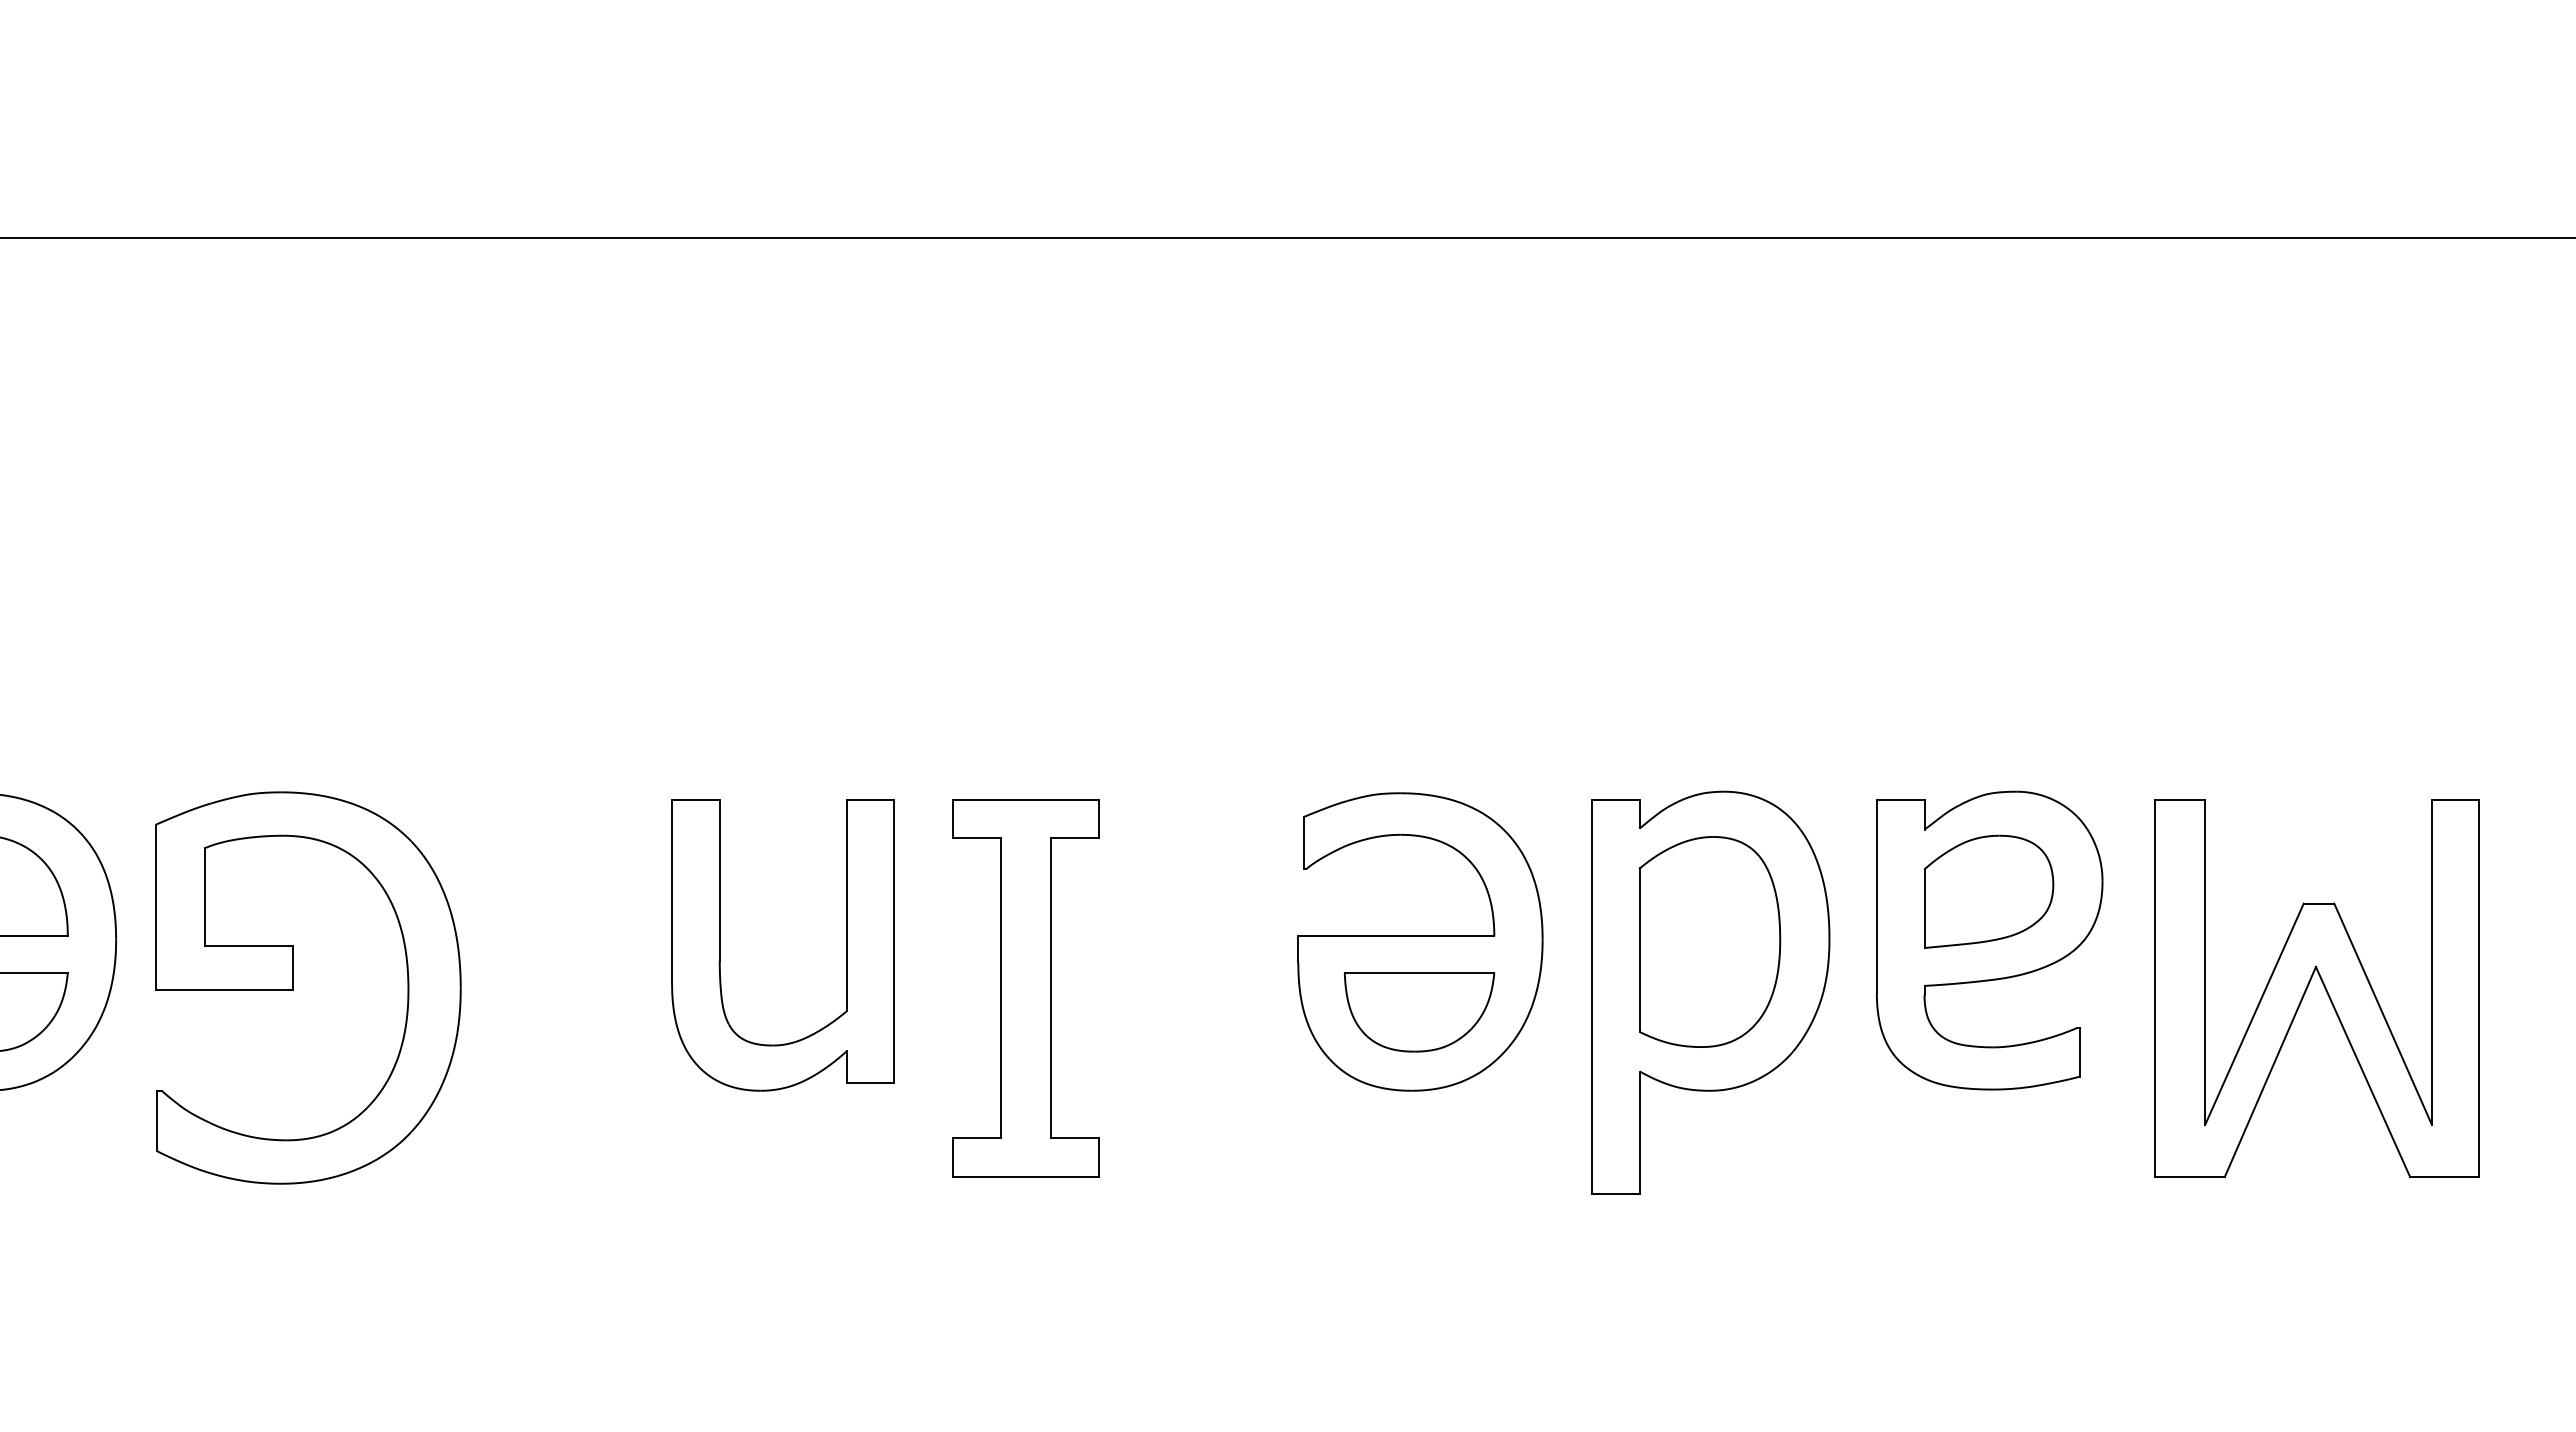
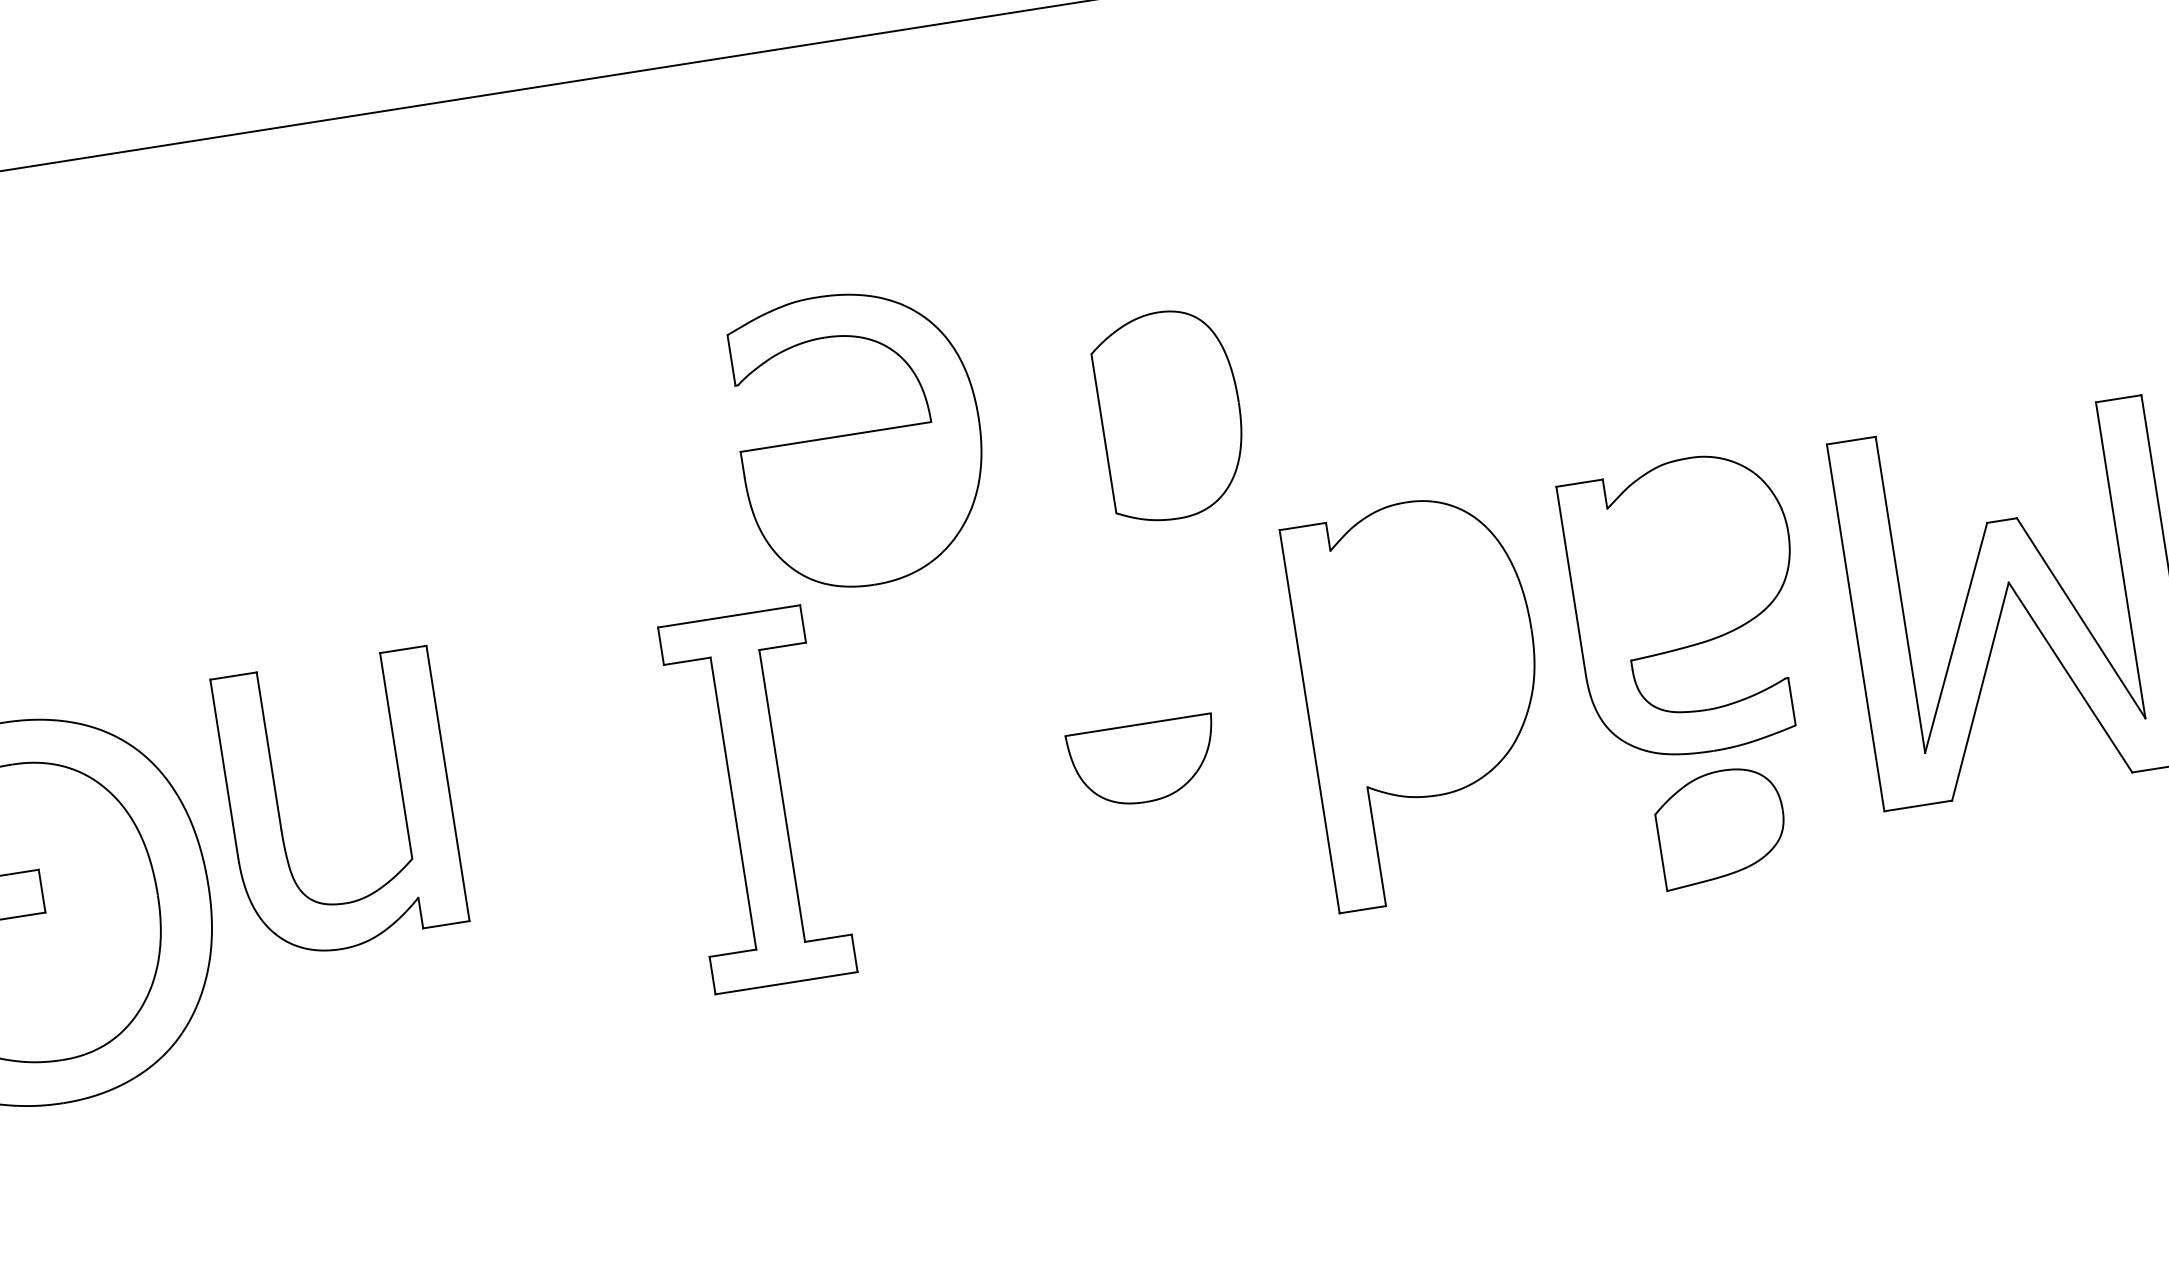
part: (1989, 891) -> (1721, 826), moved
part: (1420, 941) -> (860, 438), moved
part: (1710, 941) -> (1171, 414), moved
part: (720, 945) -> (279, 814), moved

